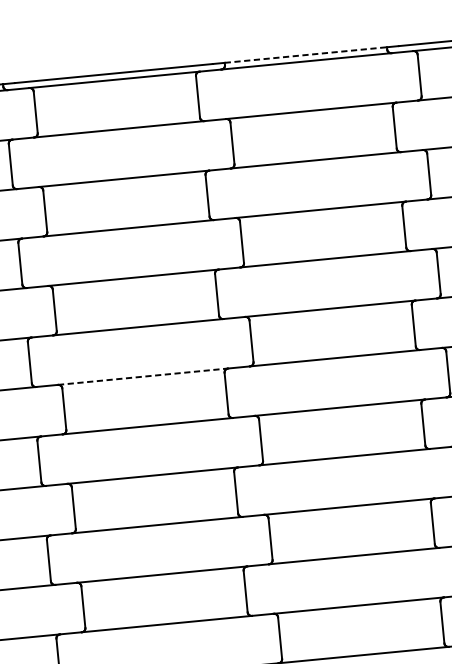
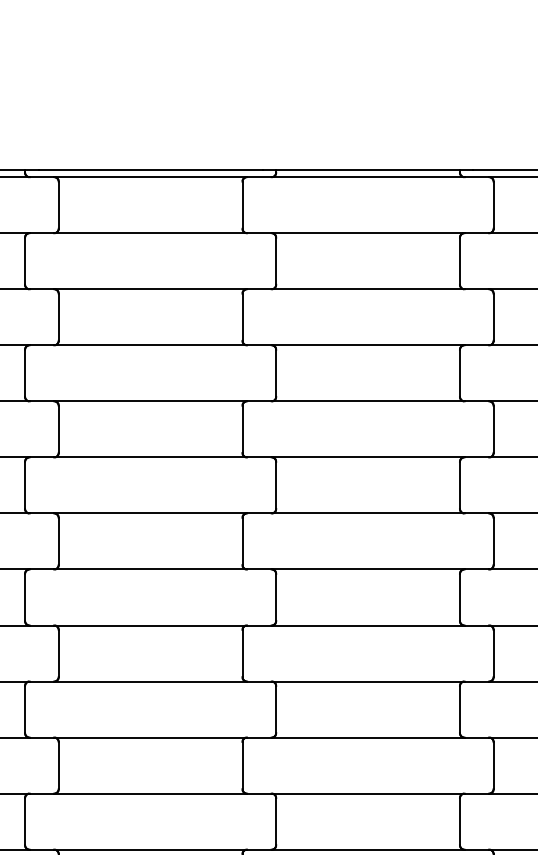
line: (306, 55) -> (368, 170), dashed -> solid
line: (143, 376) -> (151, 513), dashed -> solid

